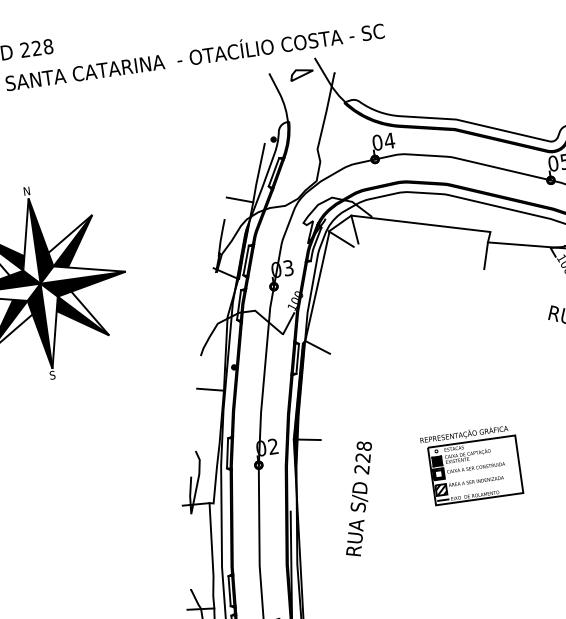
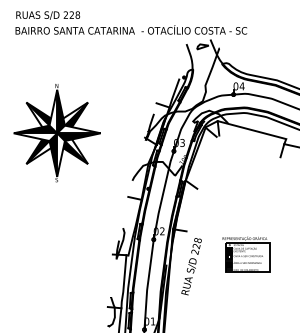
part: (471, 464) -> (246, 254), moved
text: (358, 498) -> (191, 266), moved

